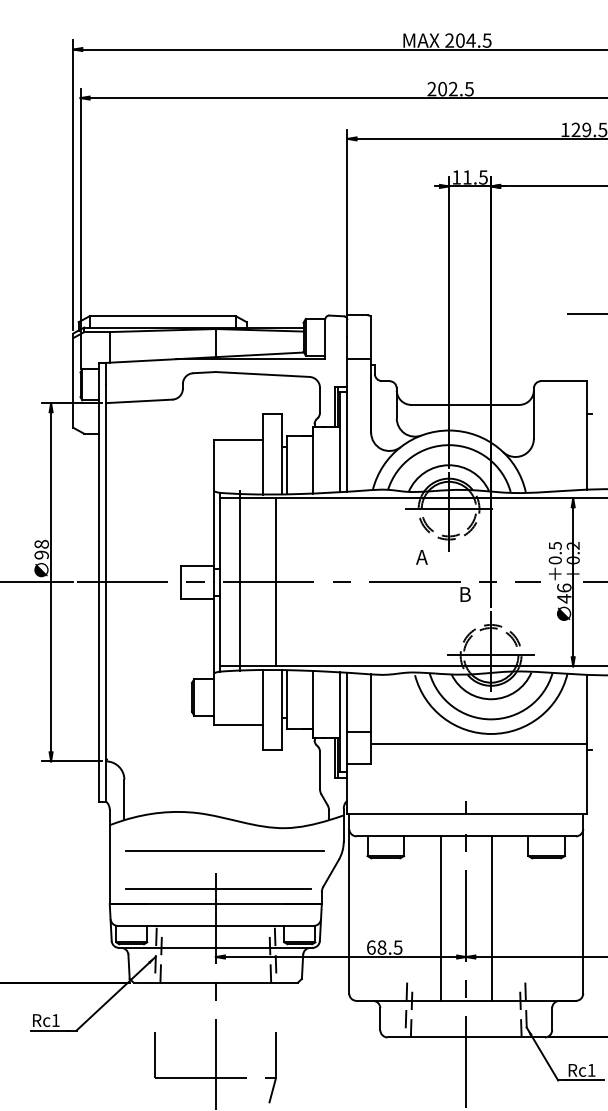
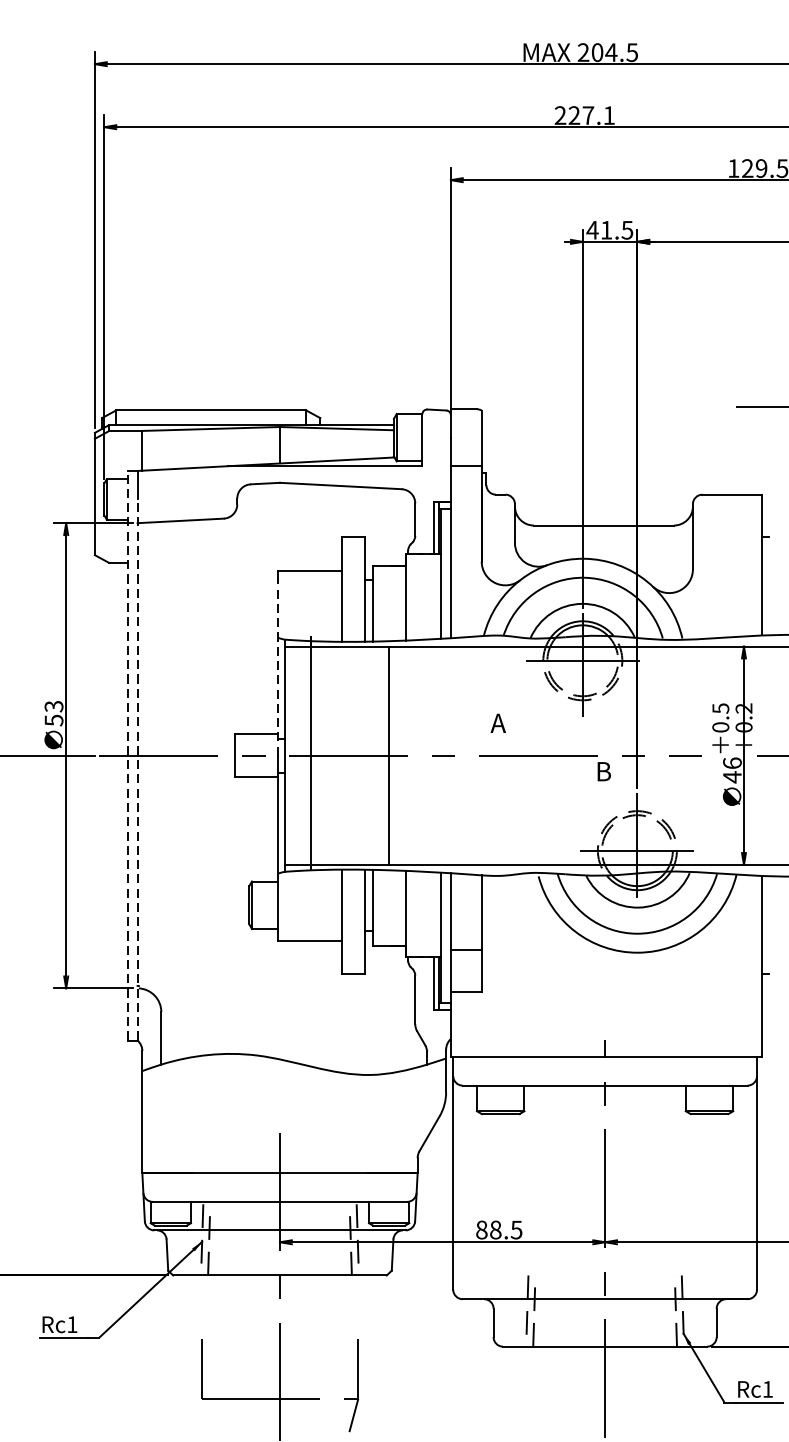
text: (455, 88) -> (591, 114), 202.5 -> 227.1
text: (456, 177) -> (592, 230), 11.5 -> 41.5
line: (213, 514) -> (277, 667), solid -> dashed
text: (41, 549) -> (53, 713), 98 -> 53
text: (421, 557) -> (497, 723), moved
line: (98, 581) -> (127, 754), solid -> dashed
line: (276, 582) -> (389, 756), moved
line: (106, 592) -> (138, 769), solid -> dashed
line: (478, 744) -> (621, 966), removed
line: (224, 850) -> (291, 1103), removed
line: (218, 889) -> (283, 1154), removed
line: (440, 918) -> (571, 1192), removed
line: (492, 918) -> (639, 1192), removed
text: (371, 947) -> (482, 1229), 68.5 -> 88.5

